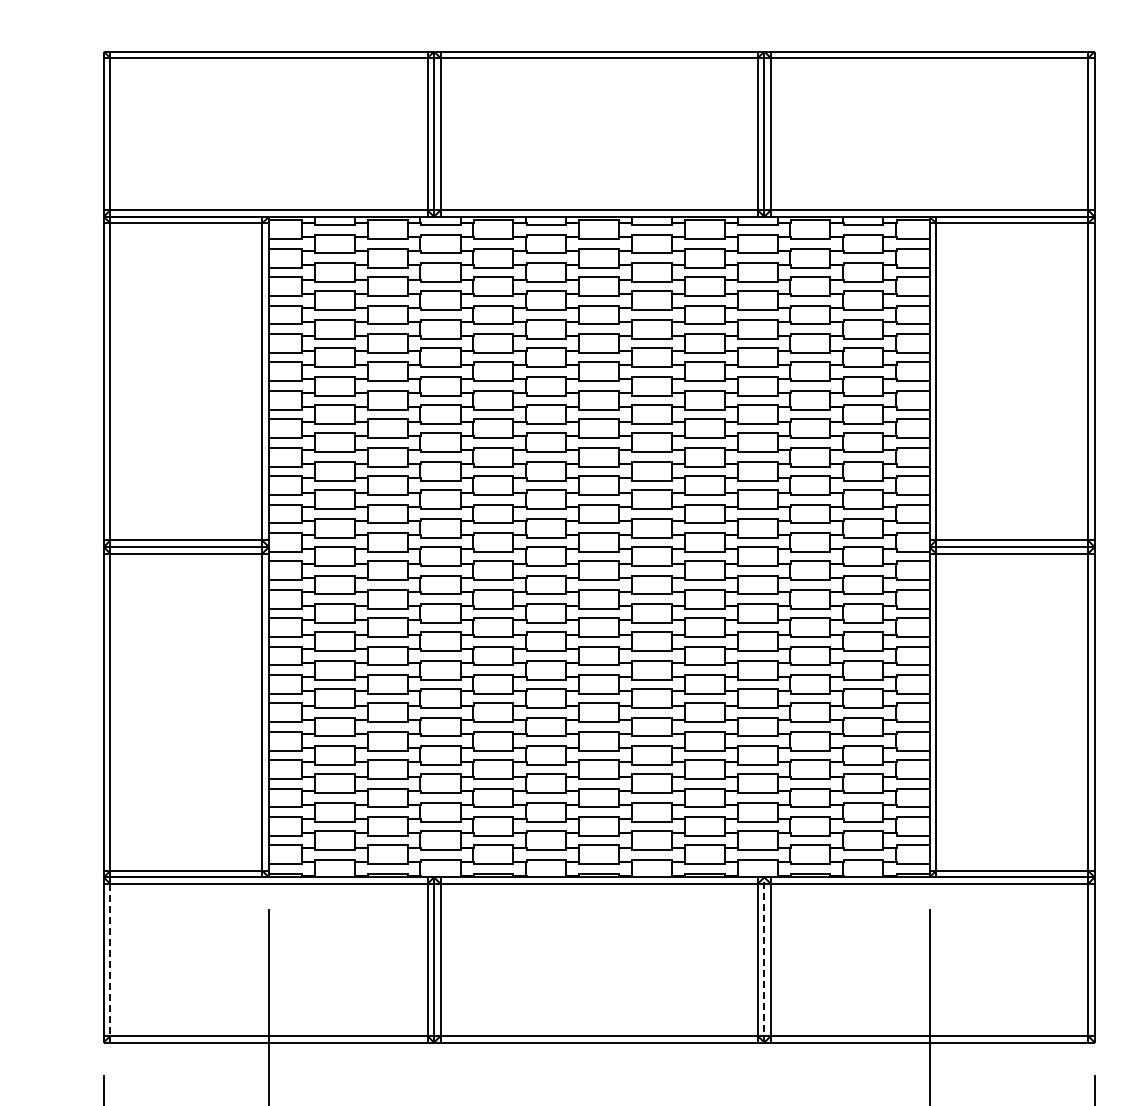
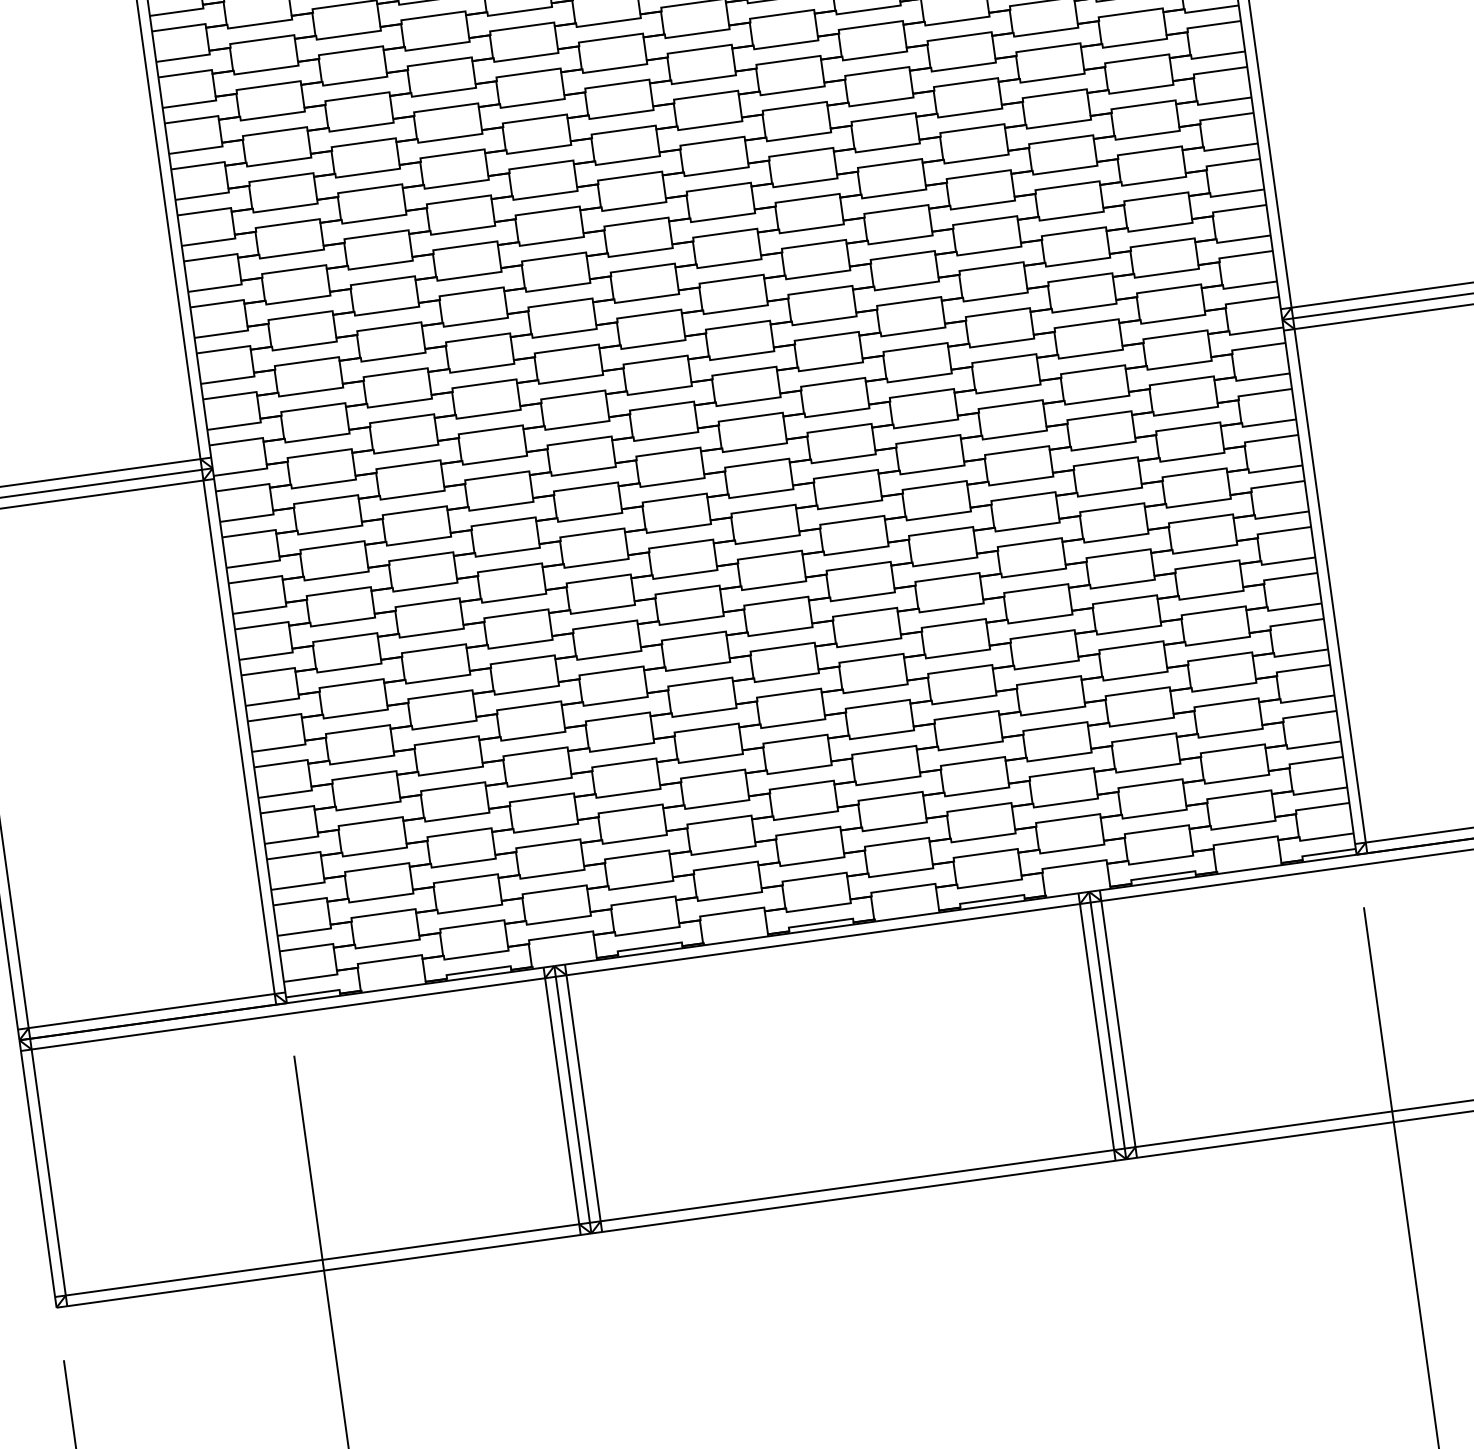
line: (110, 959) -> (48, 1171), dashed -> solid
line: (764, 959) -> (1107, 1024), dashed -> solid

